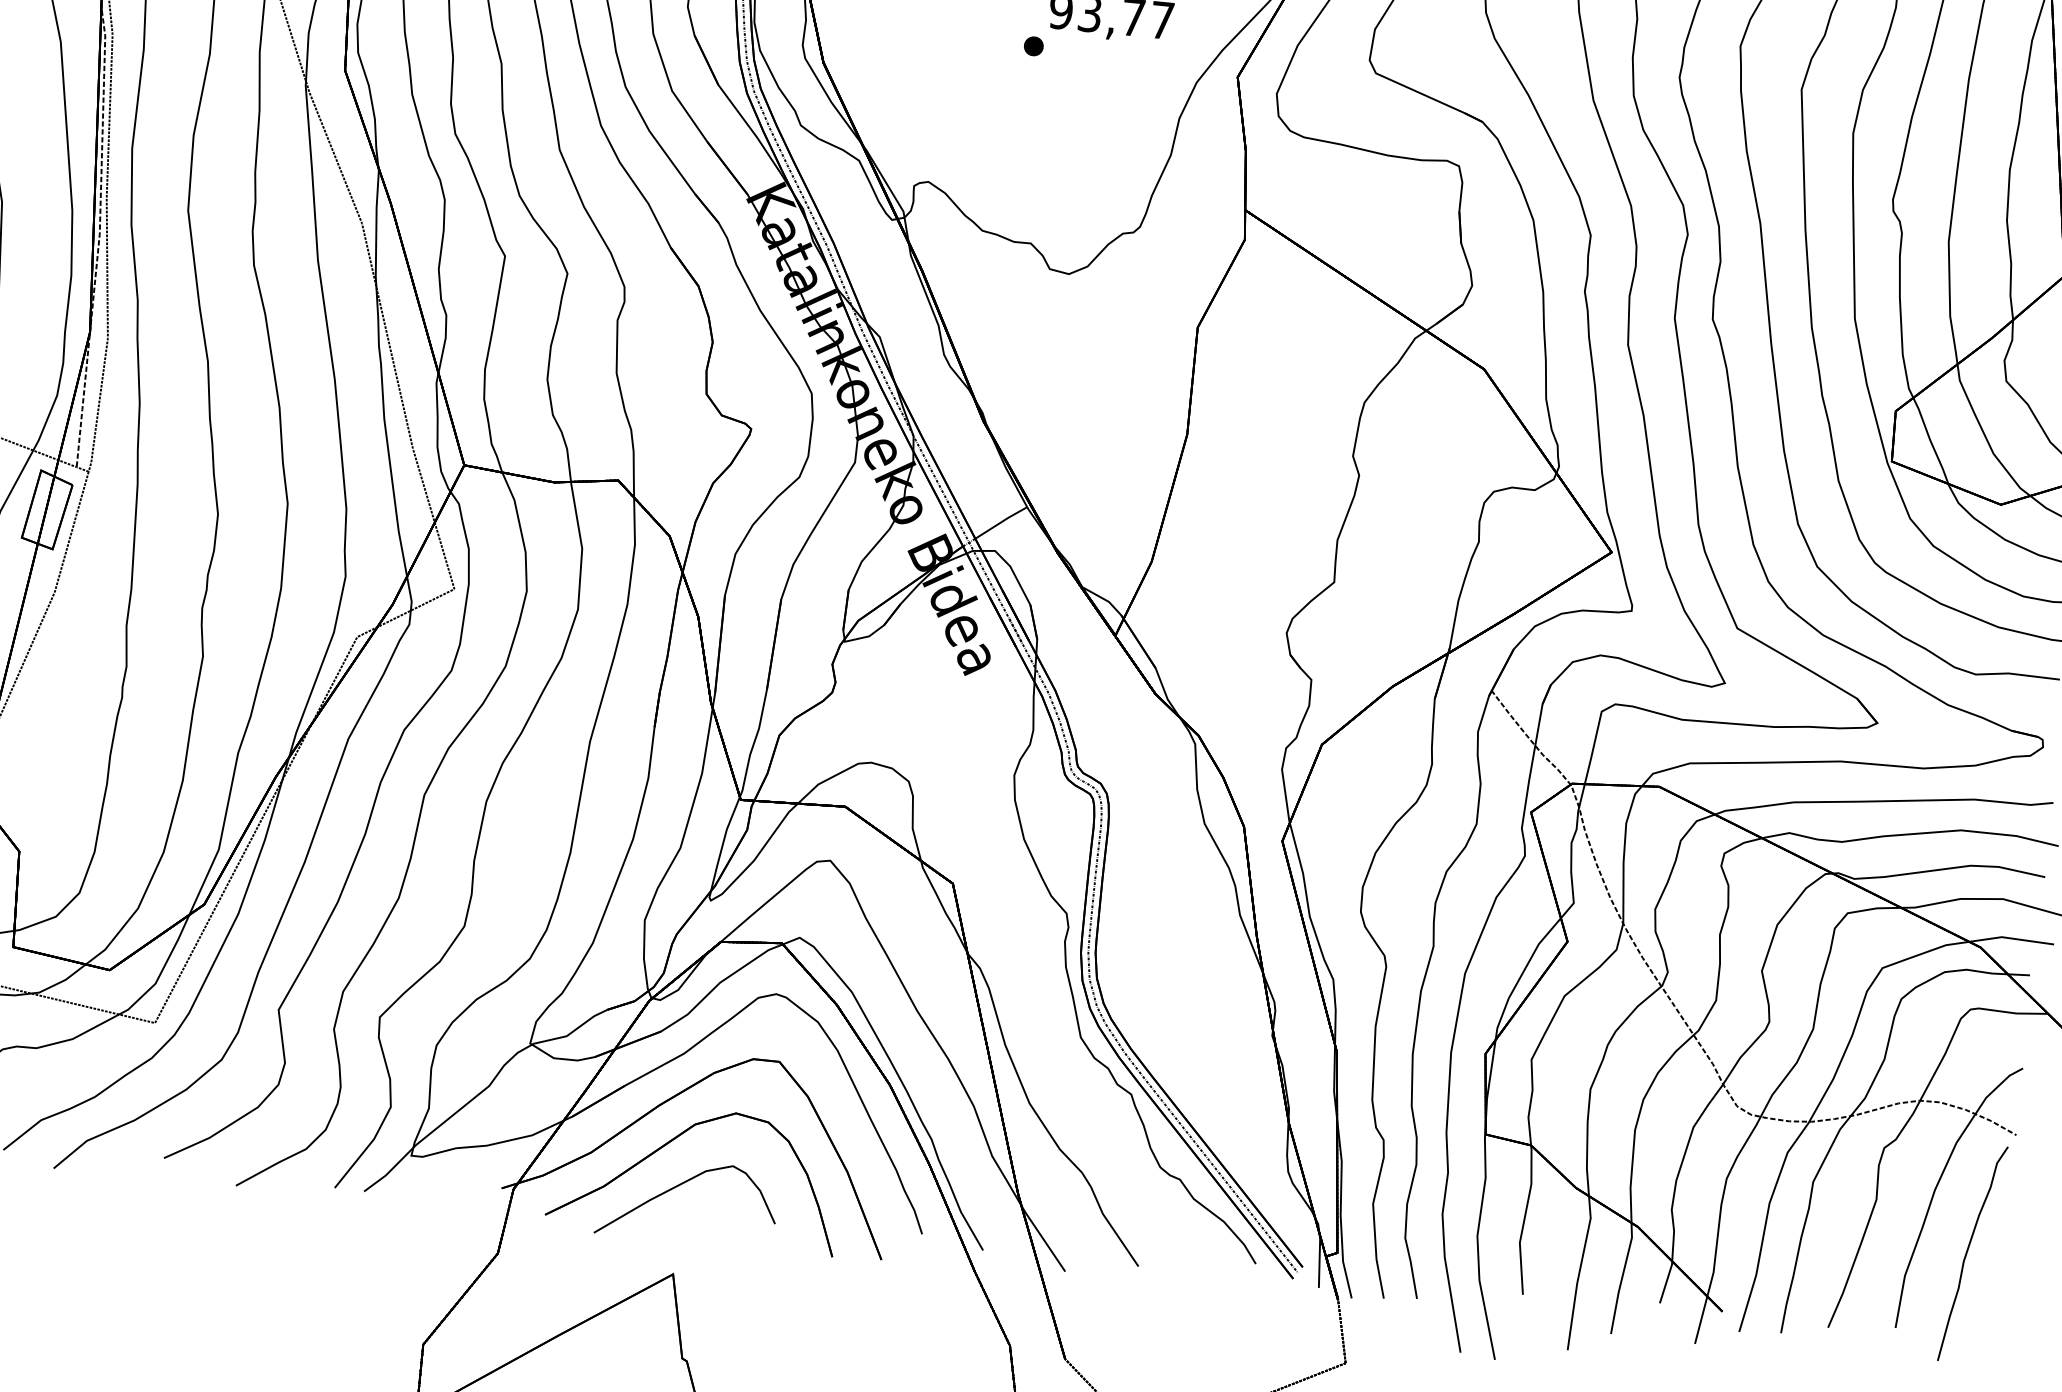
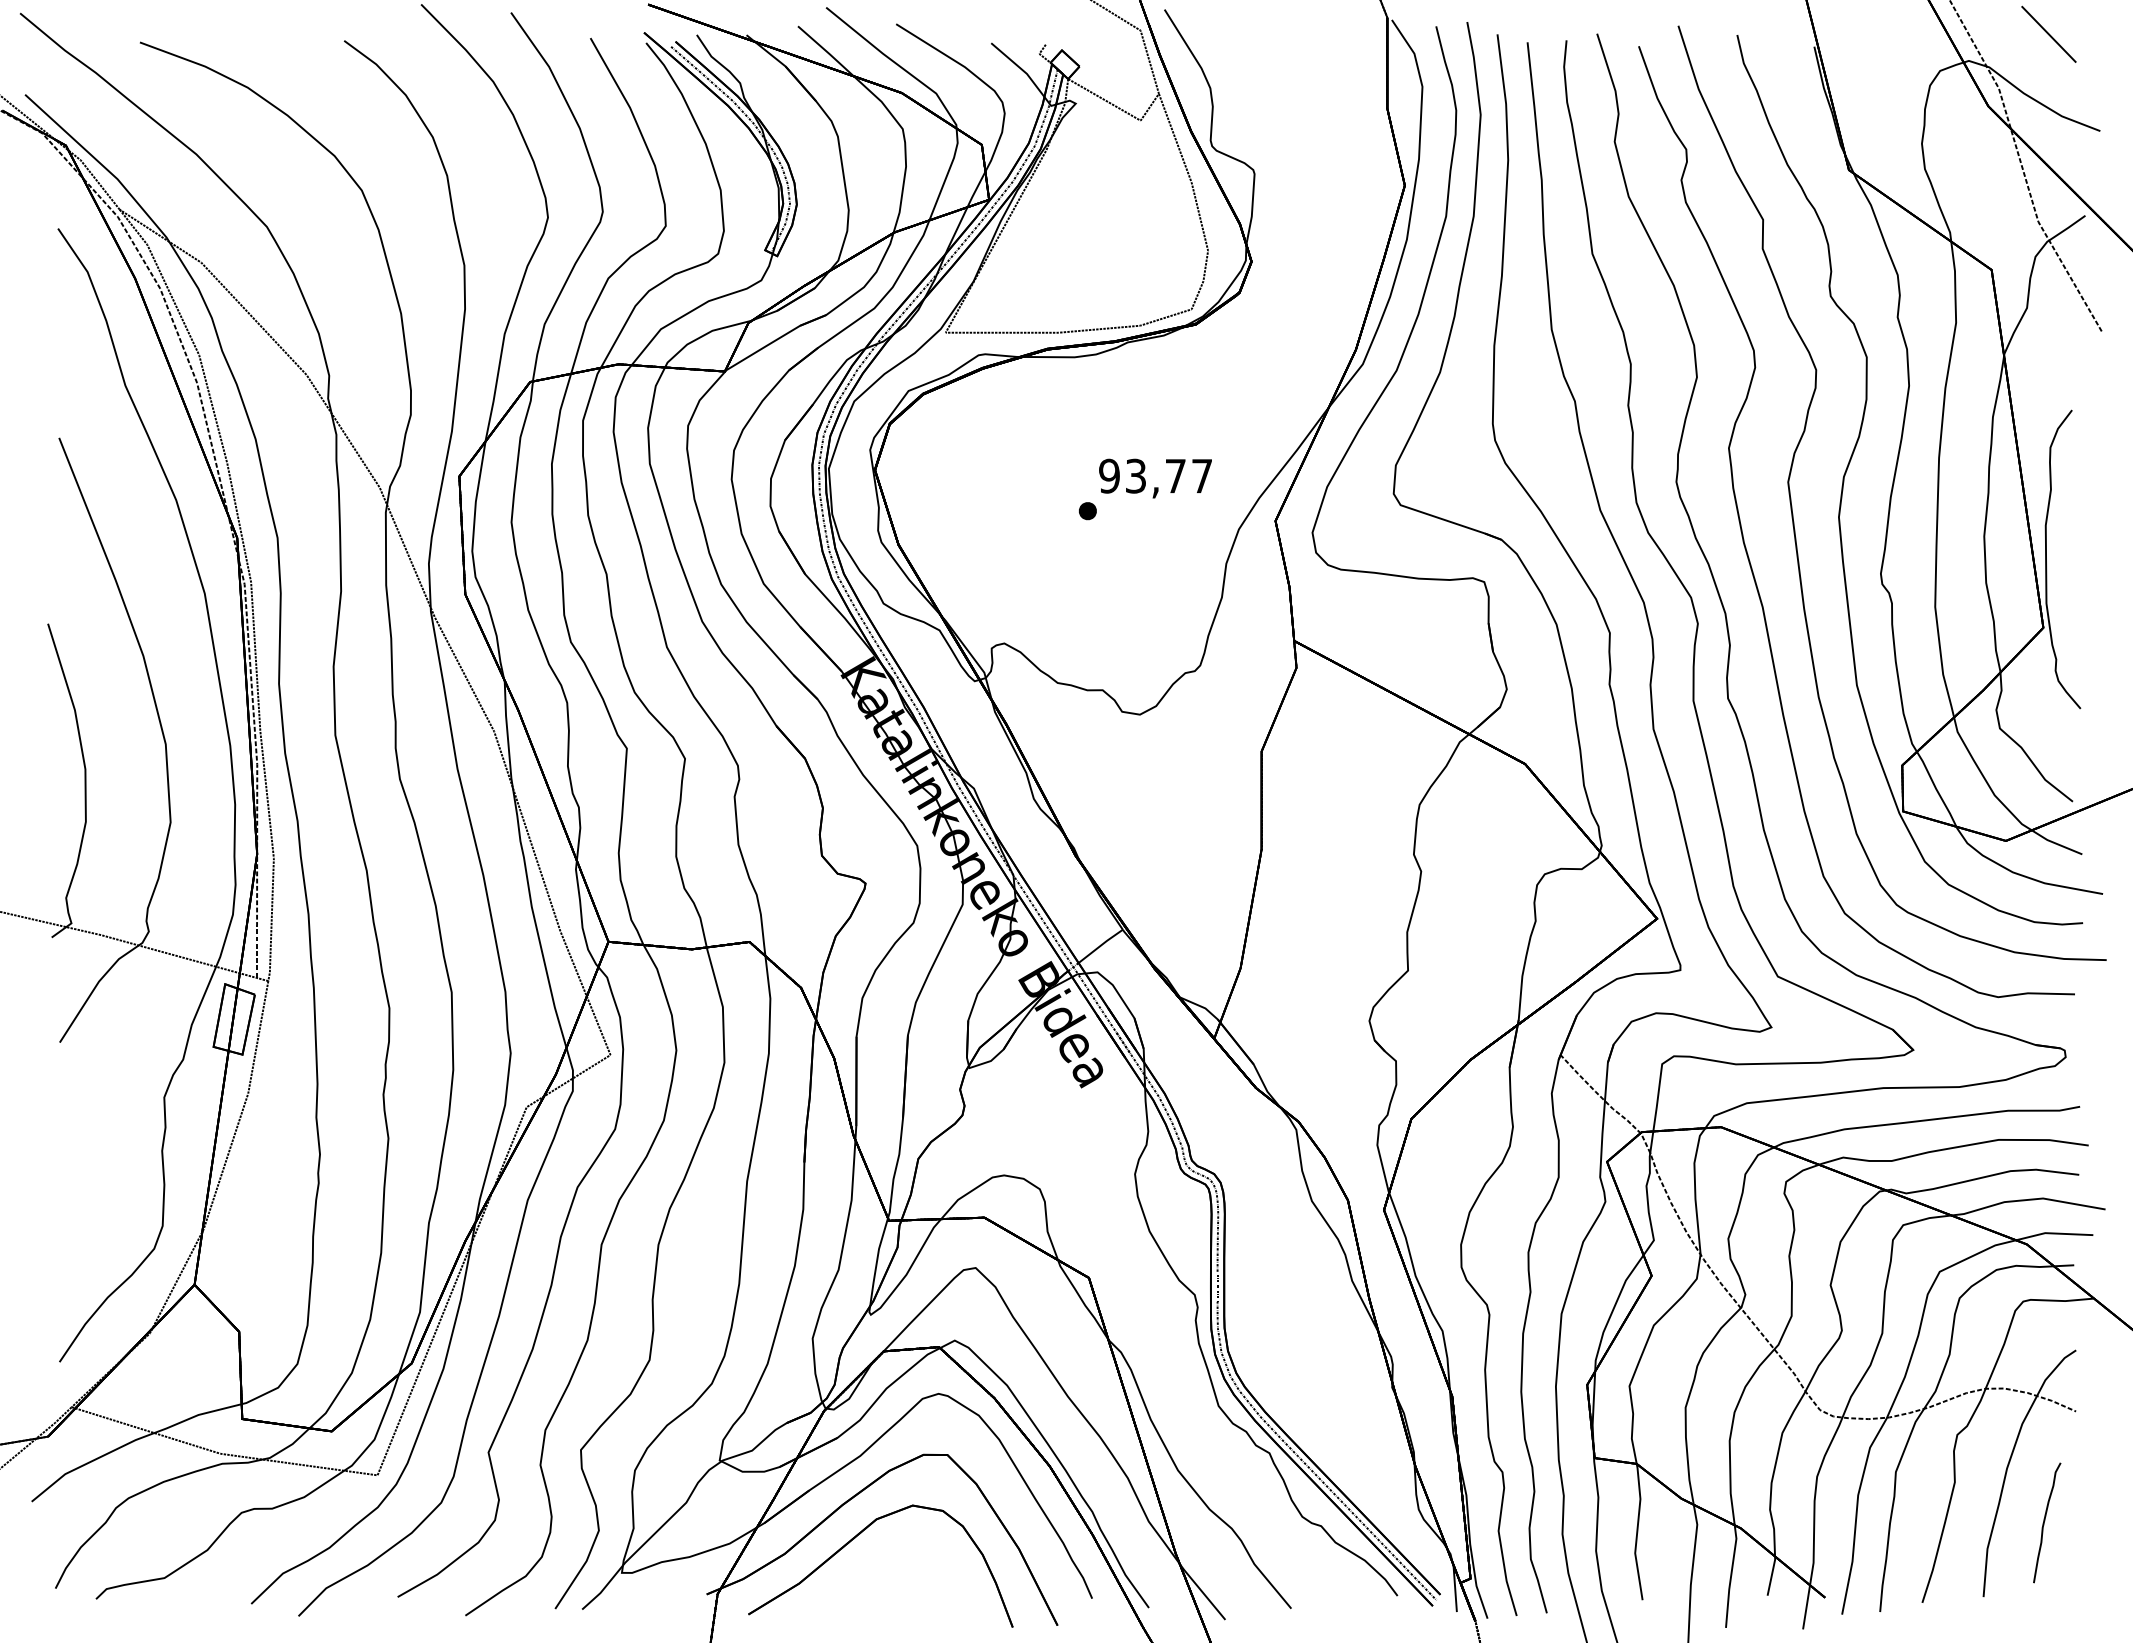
curve: (680, 1186) -> (868, 1576), removed
part: (1973, 1253) -> (2047, 1522), size x0.6

